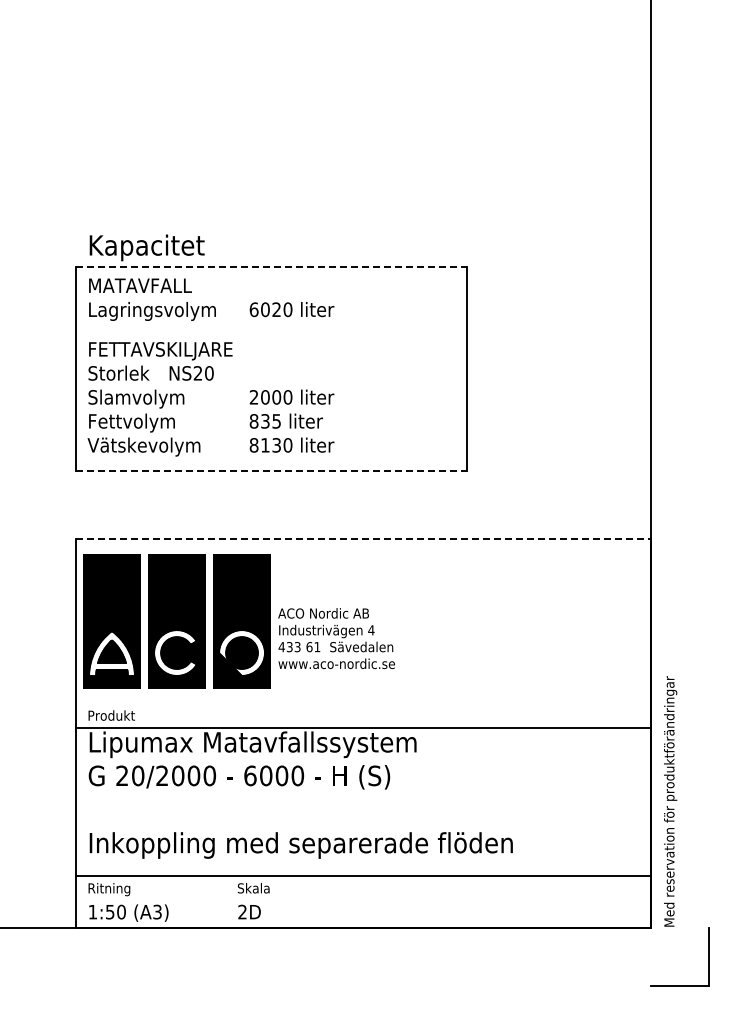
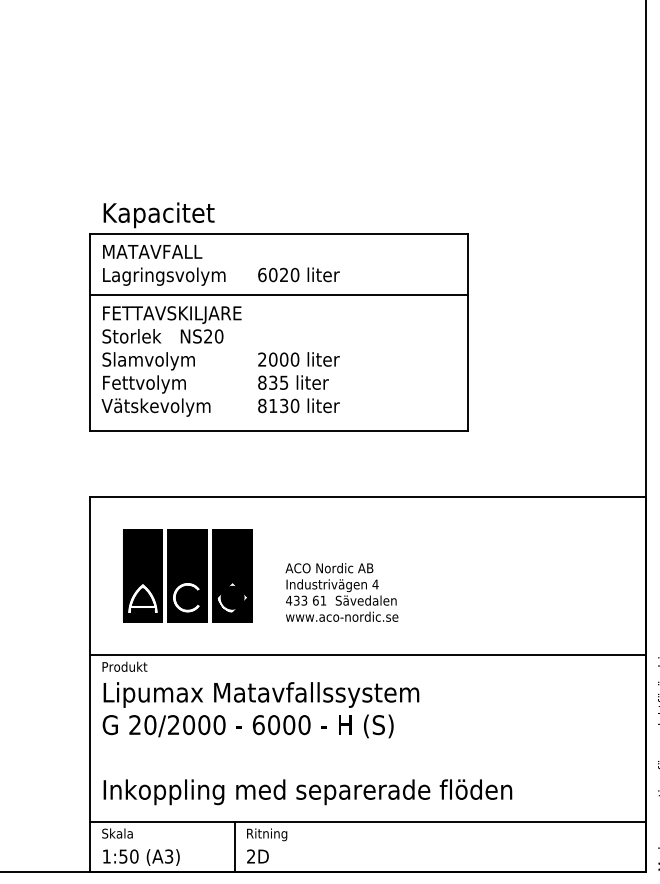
line: (271, 267) -> (279, 234), dashed -> solid
line: (271, 330) -> (279, 295), added
line: (271, 471) -> (279, 431), dashed -> solid
line: (363, 539) -> (367, 496), dashed -> solid
part: (176, 621) -> (187, 576), size x0.71
line: (363, 728) -> (367, 655), moved
text: (109, 889) -> (122, 834), Ritning -> Skala
text: (258, 889) -> (266, 834), Skala -> Ritning
line: (225, 901) -> (234, 846), added

